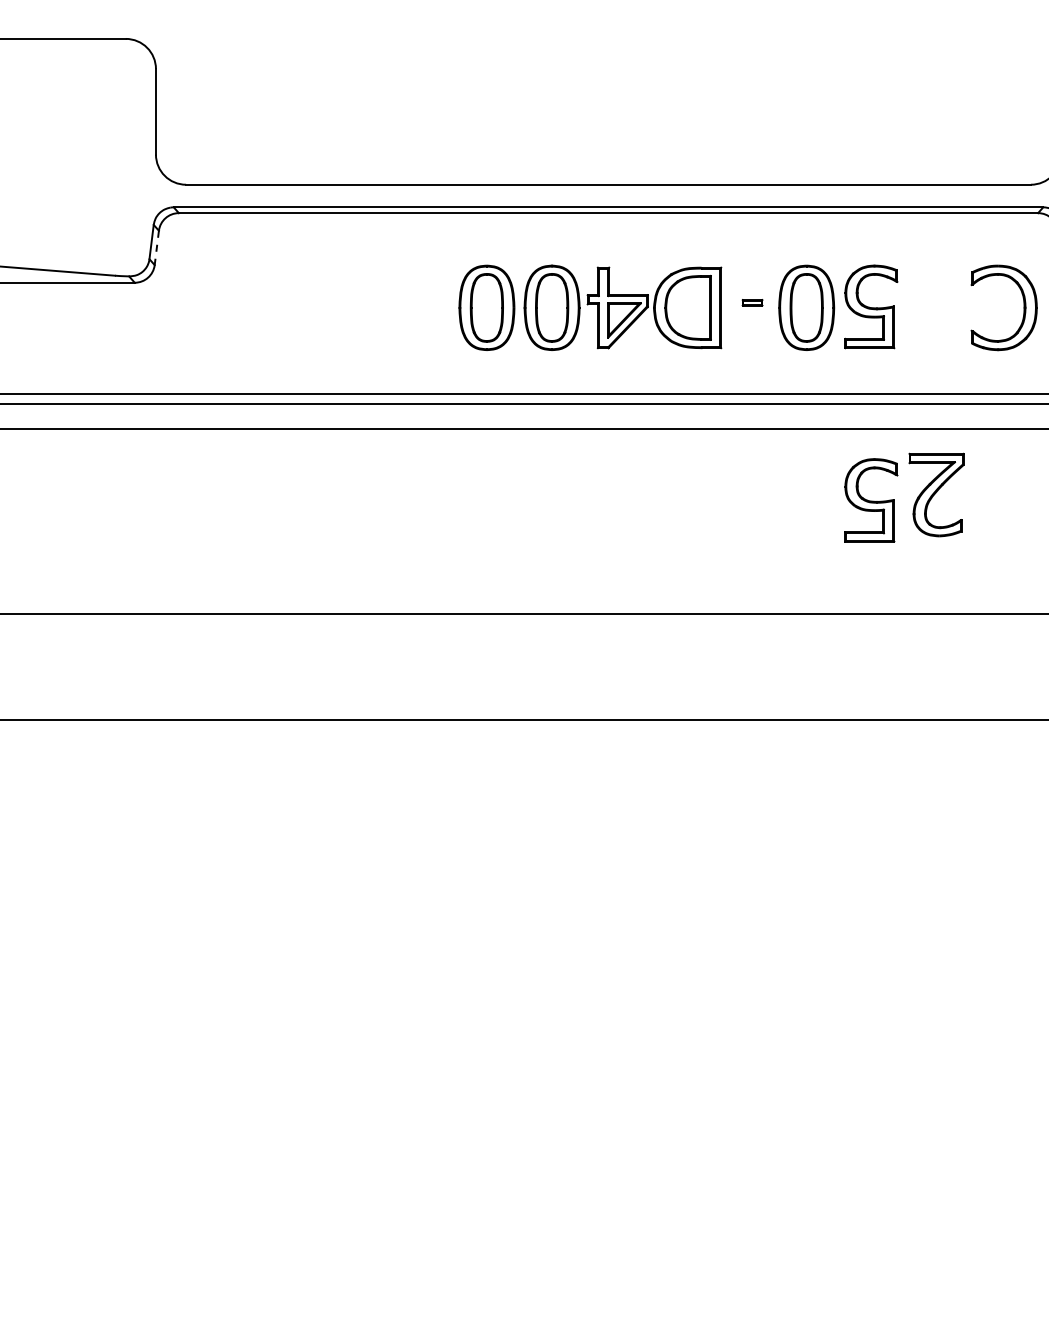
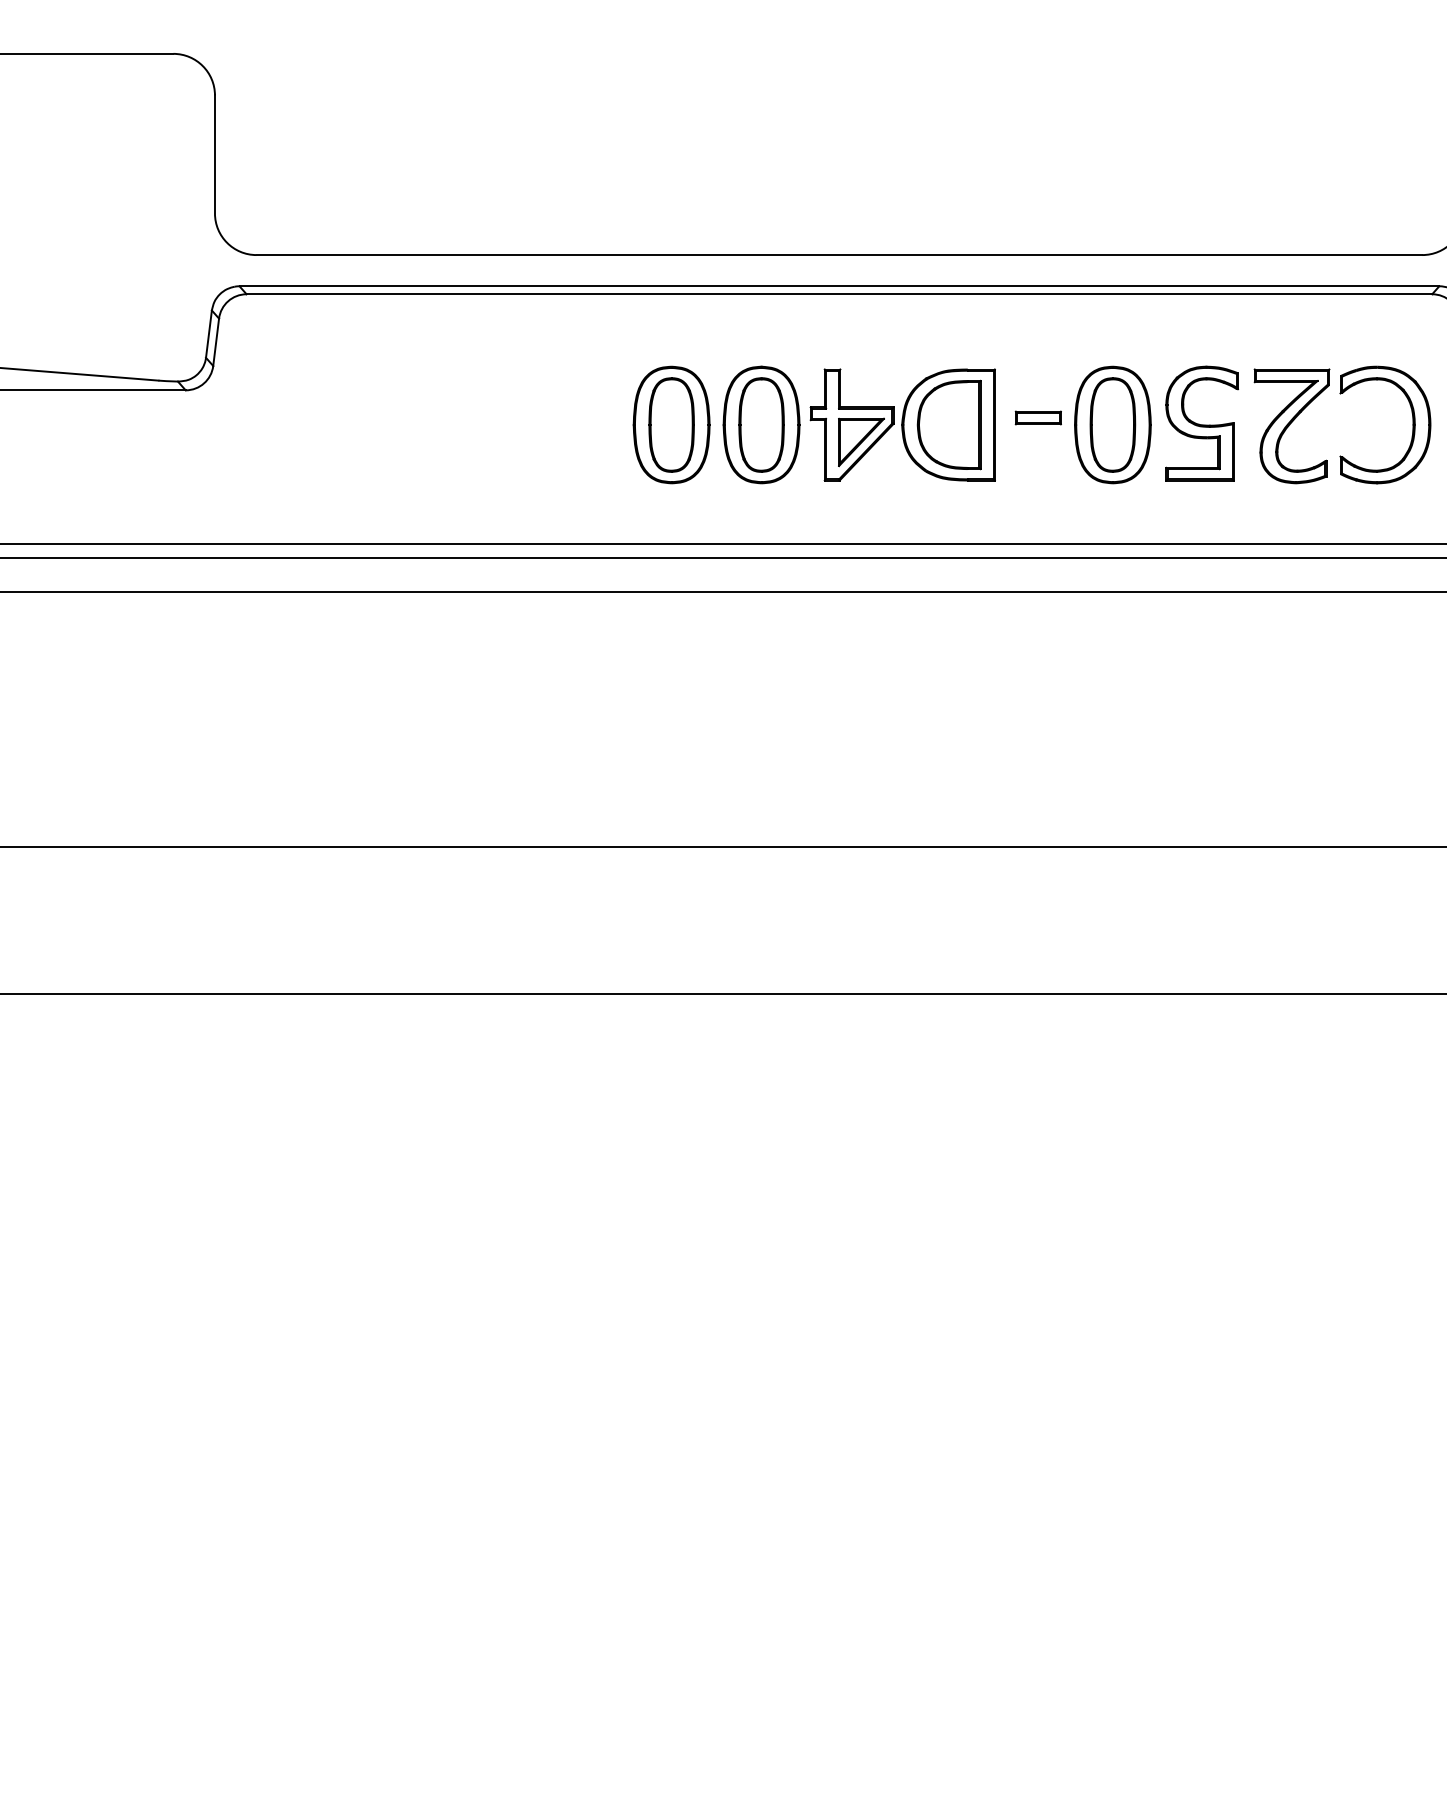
line: (157, 248) -> (216, 342), dashed -> solid
part: (752, 302) -> (1037, 417), size x1.67
part: (936, 495) -> (1291, 426), moved
part: (870, 500) -> (1201, 690), removed

